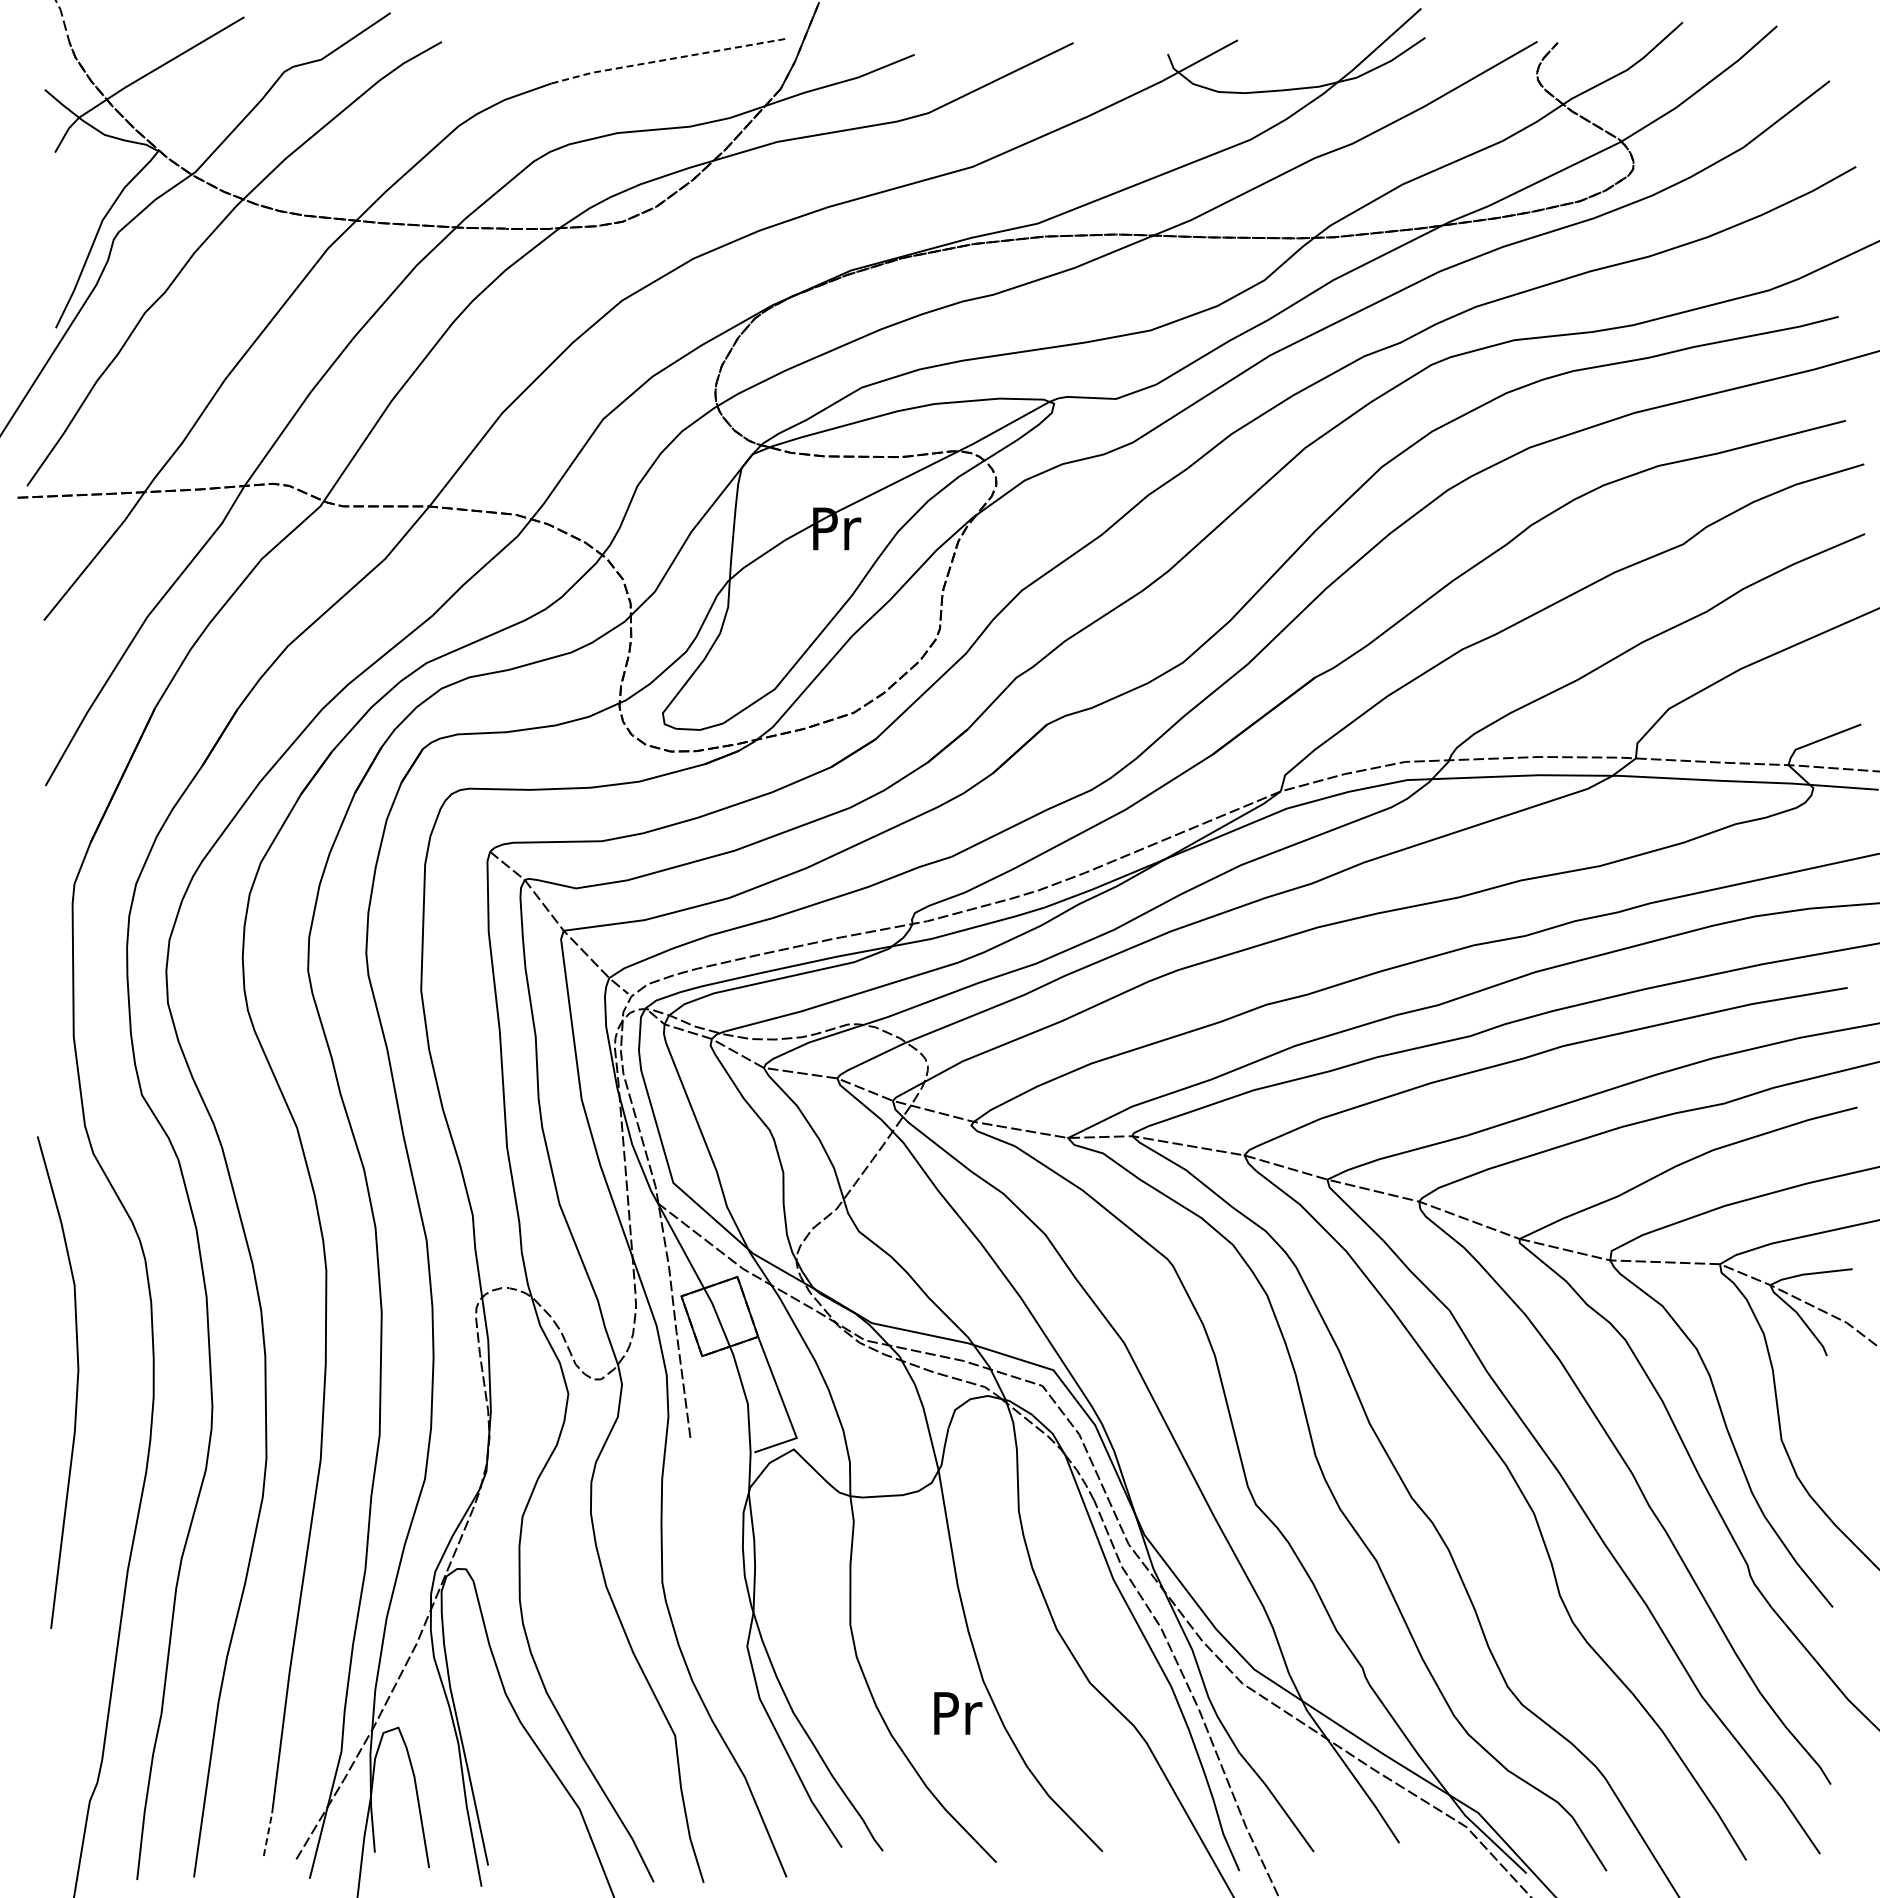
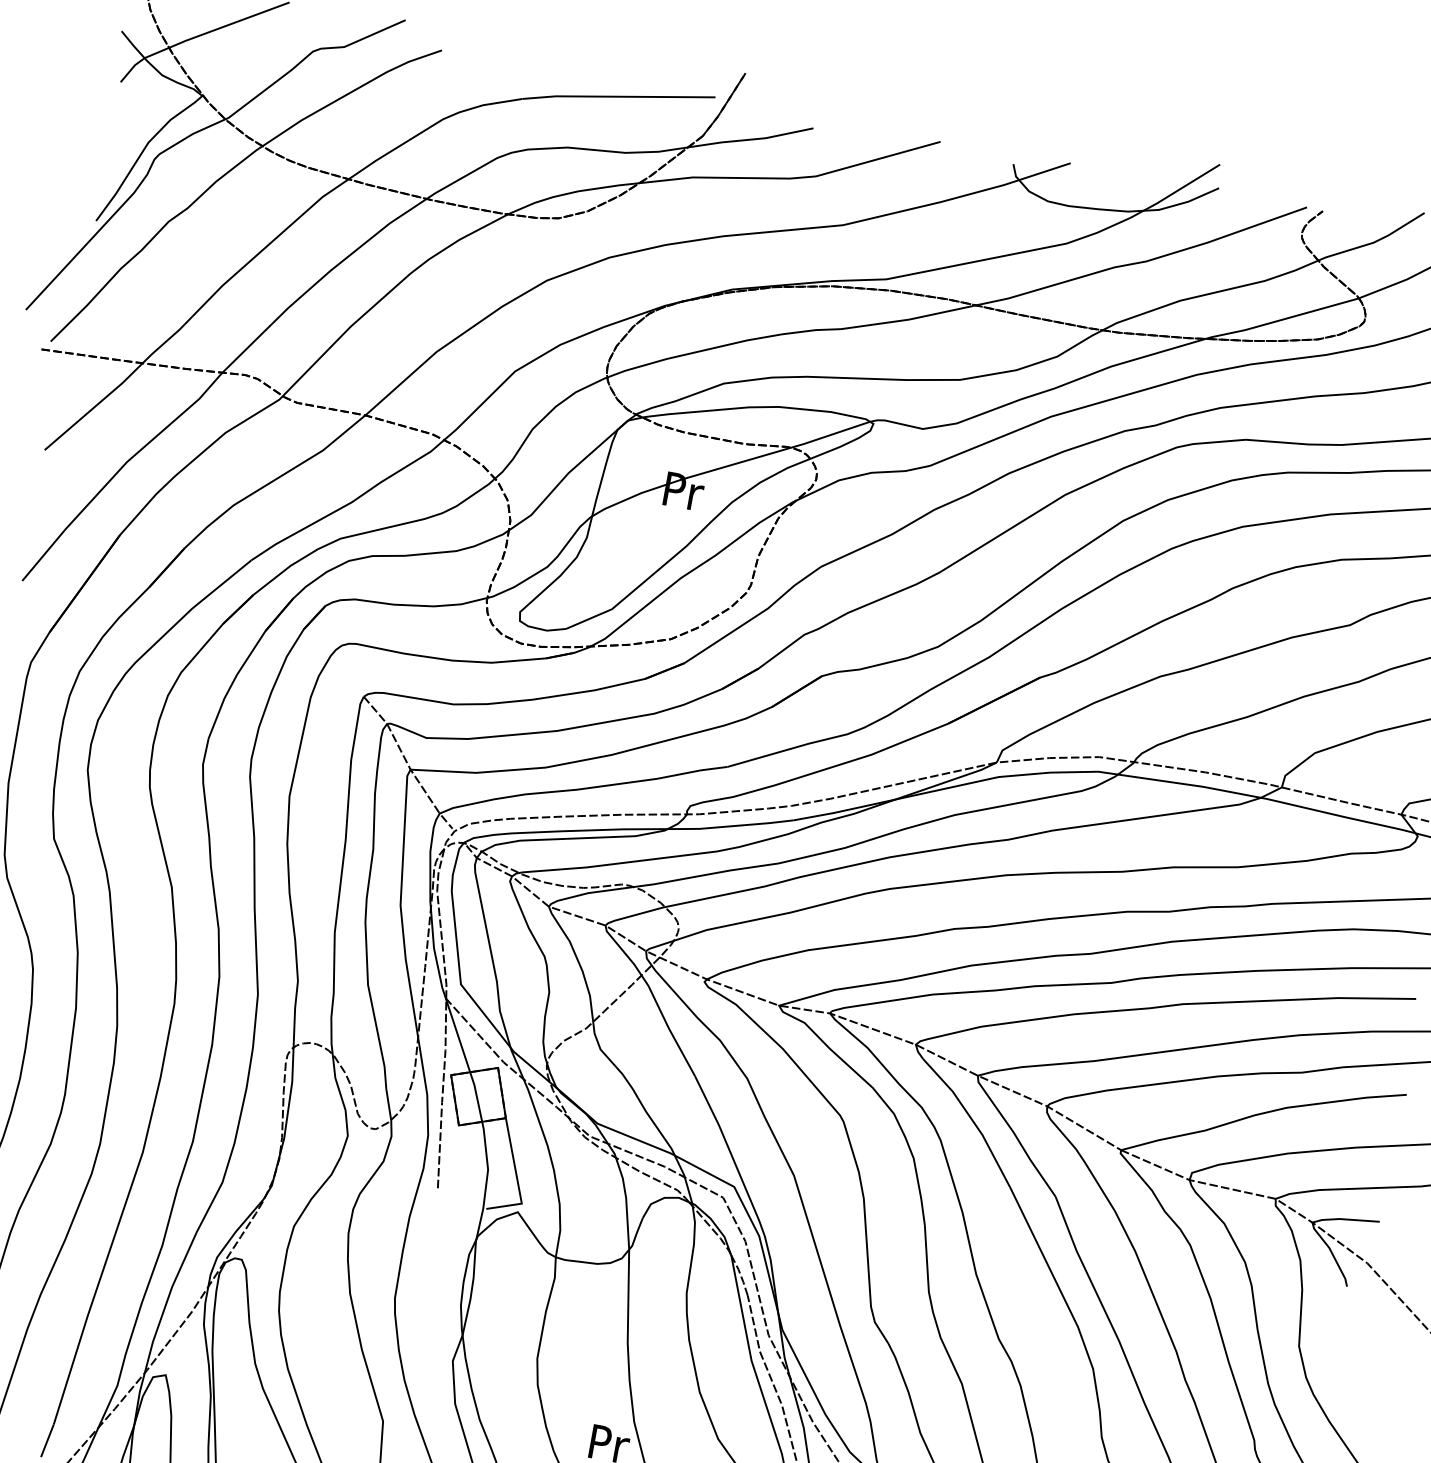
line: (668, 59) -> (618, 96), dashed -> solid
line: (267, 1834) -> (47, 1440), dashed -> solid

